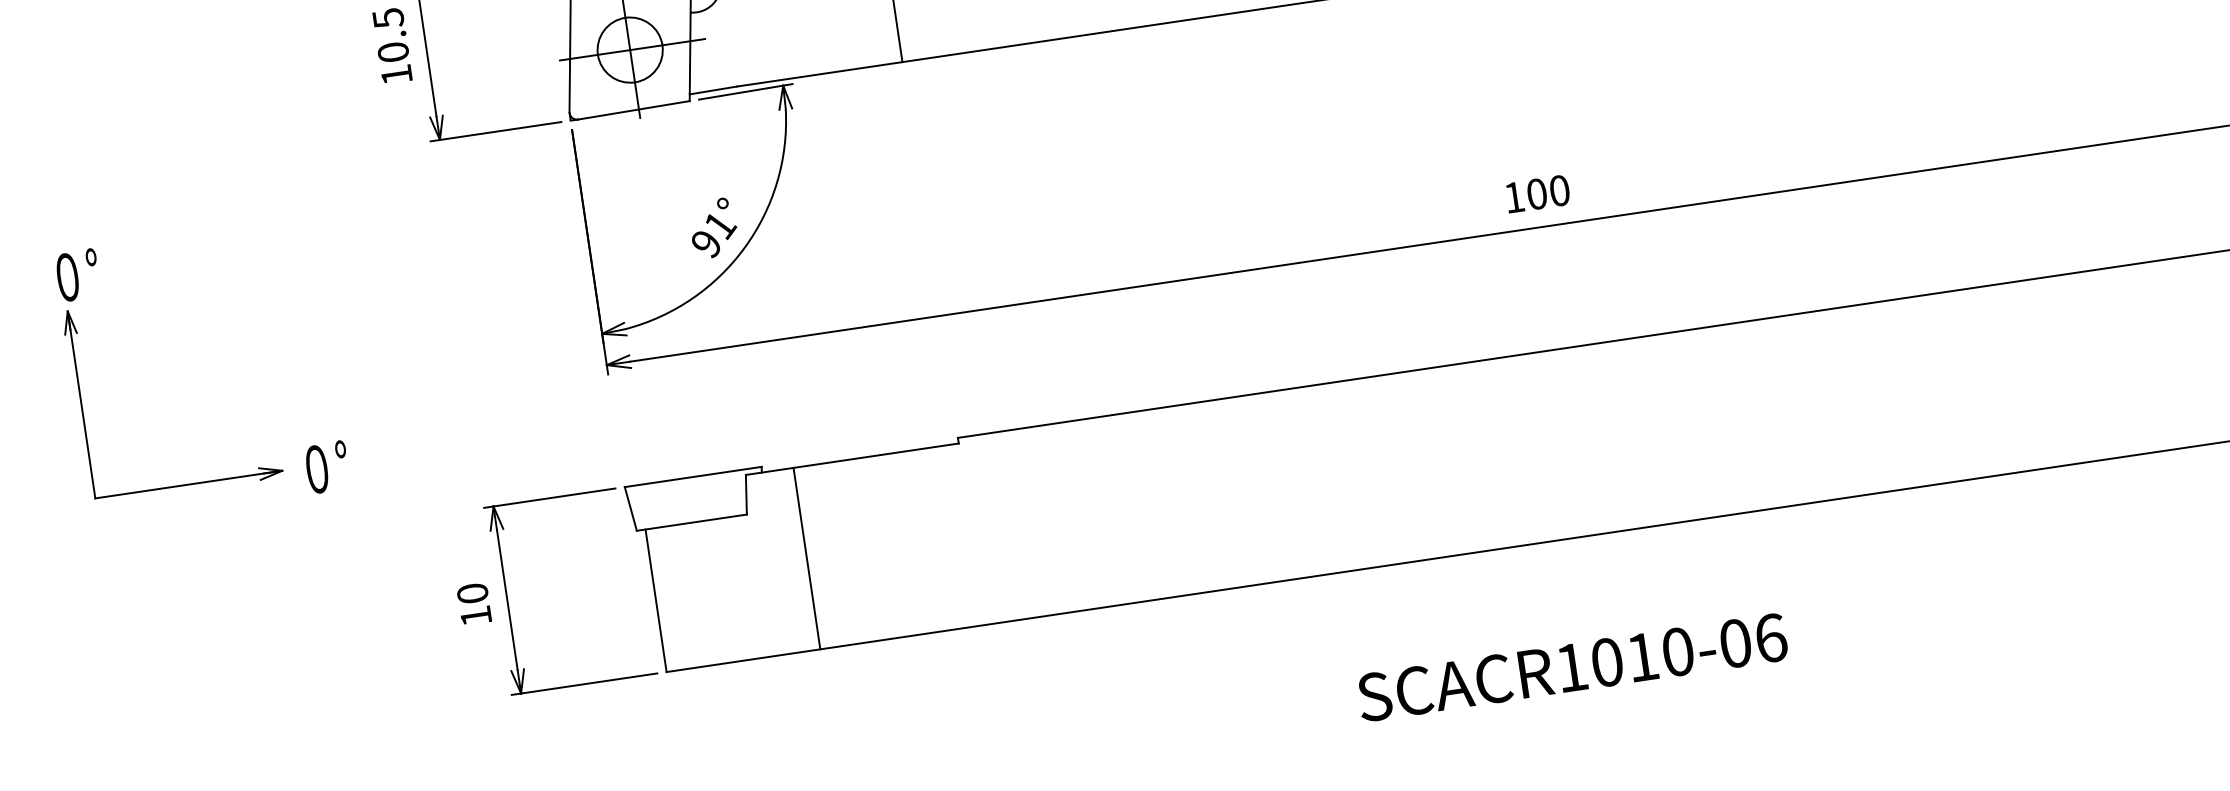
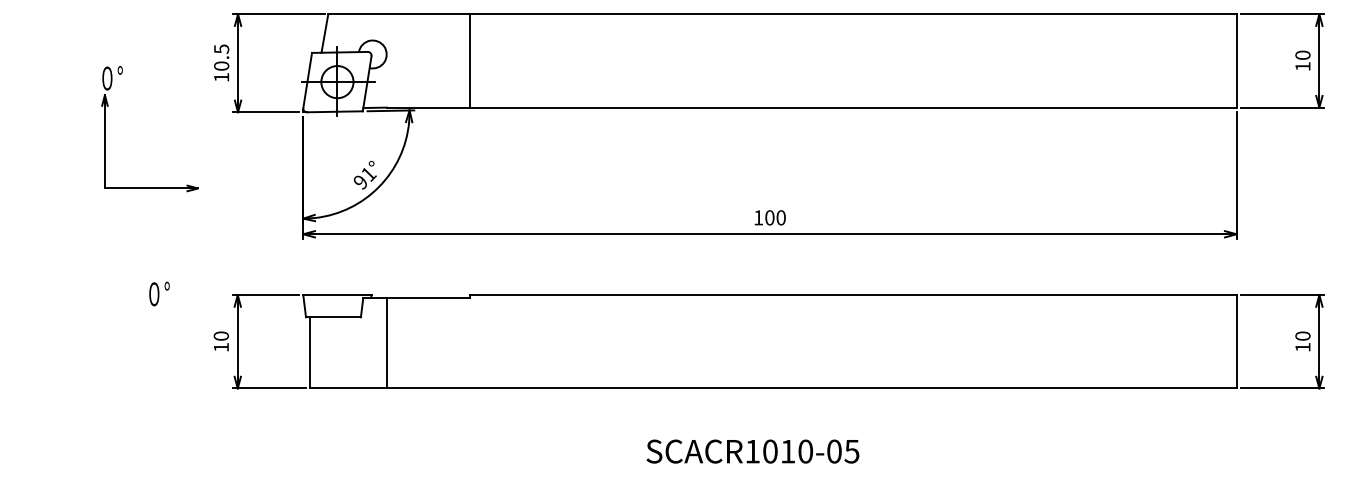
part: (79, 380) -> (105, 129), moved
text: (327, 466) -> (159, 293), moved
text: (1769, 638) -> (851, 451), SCACR1010-06 -> SCACR1010-05

